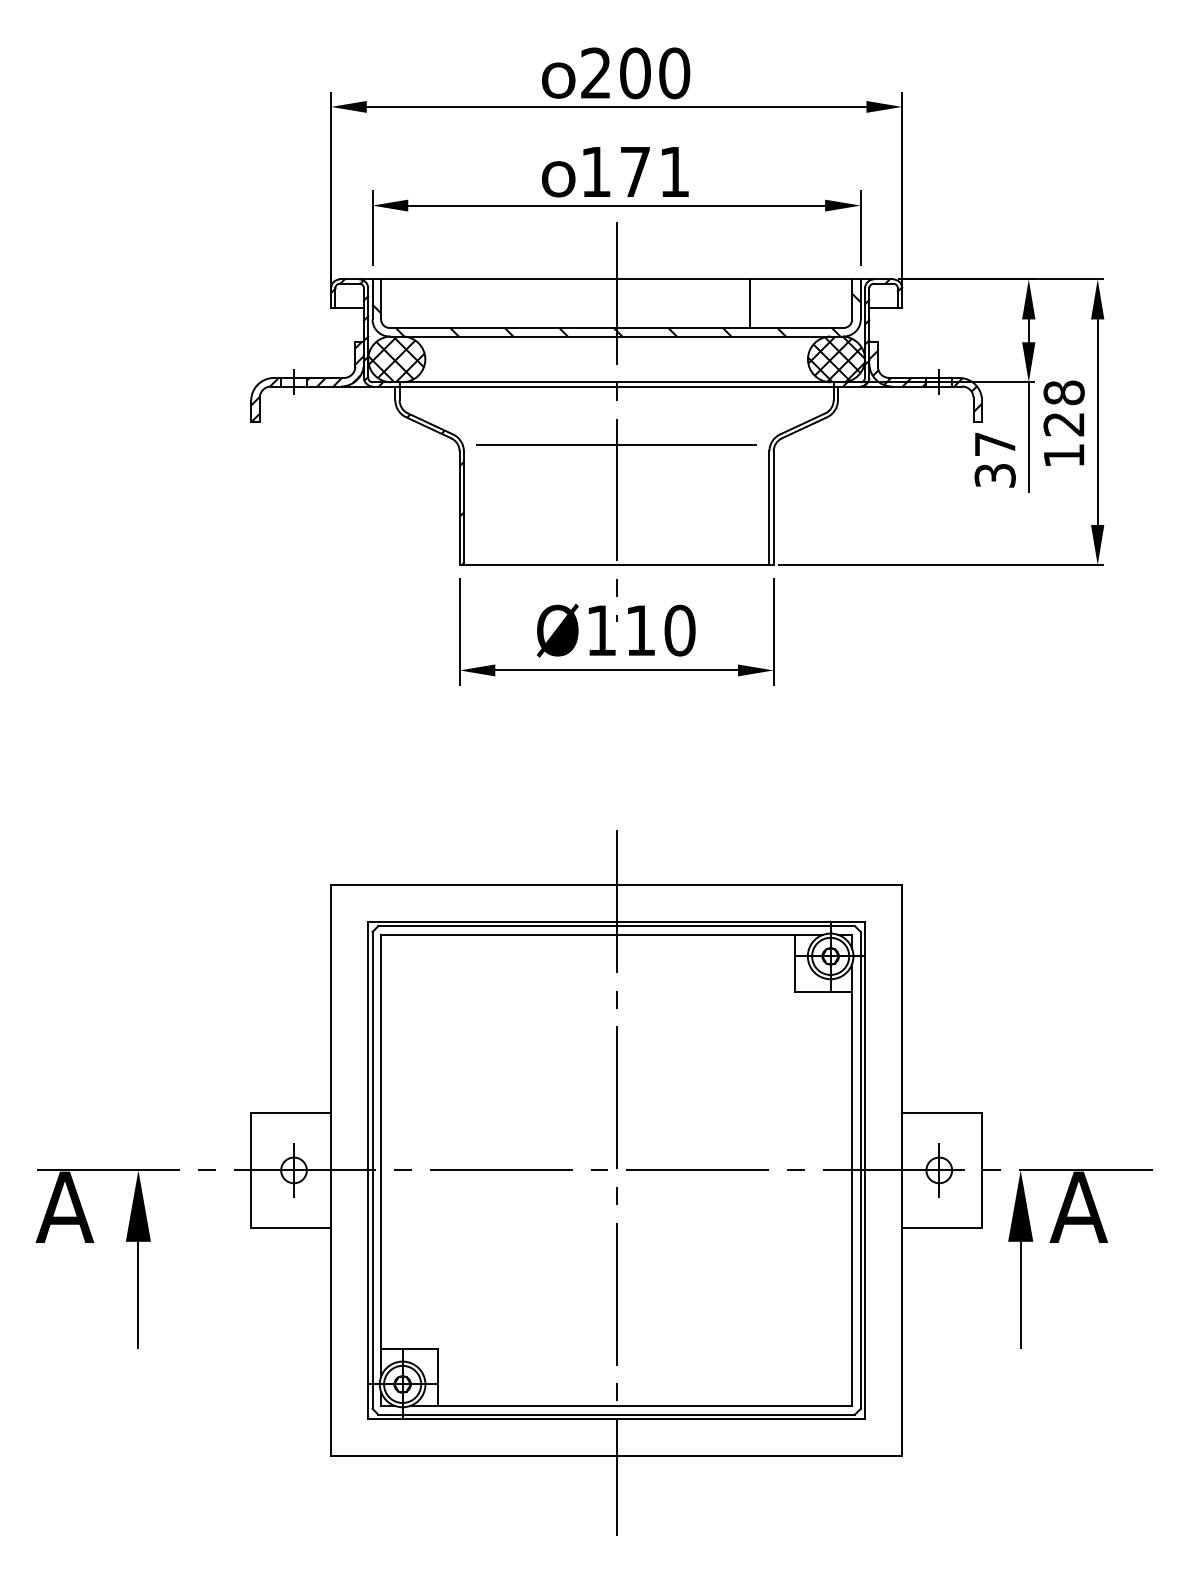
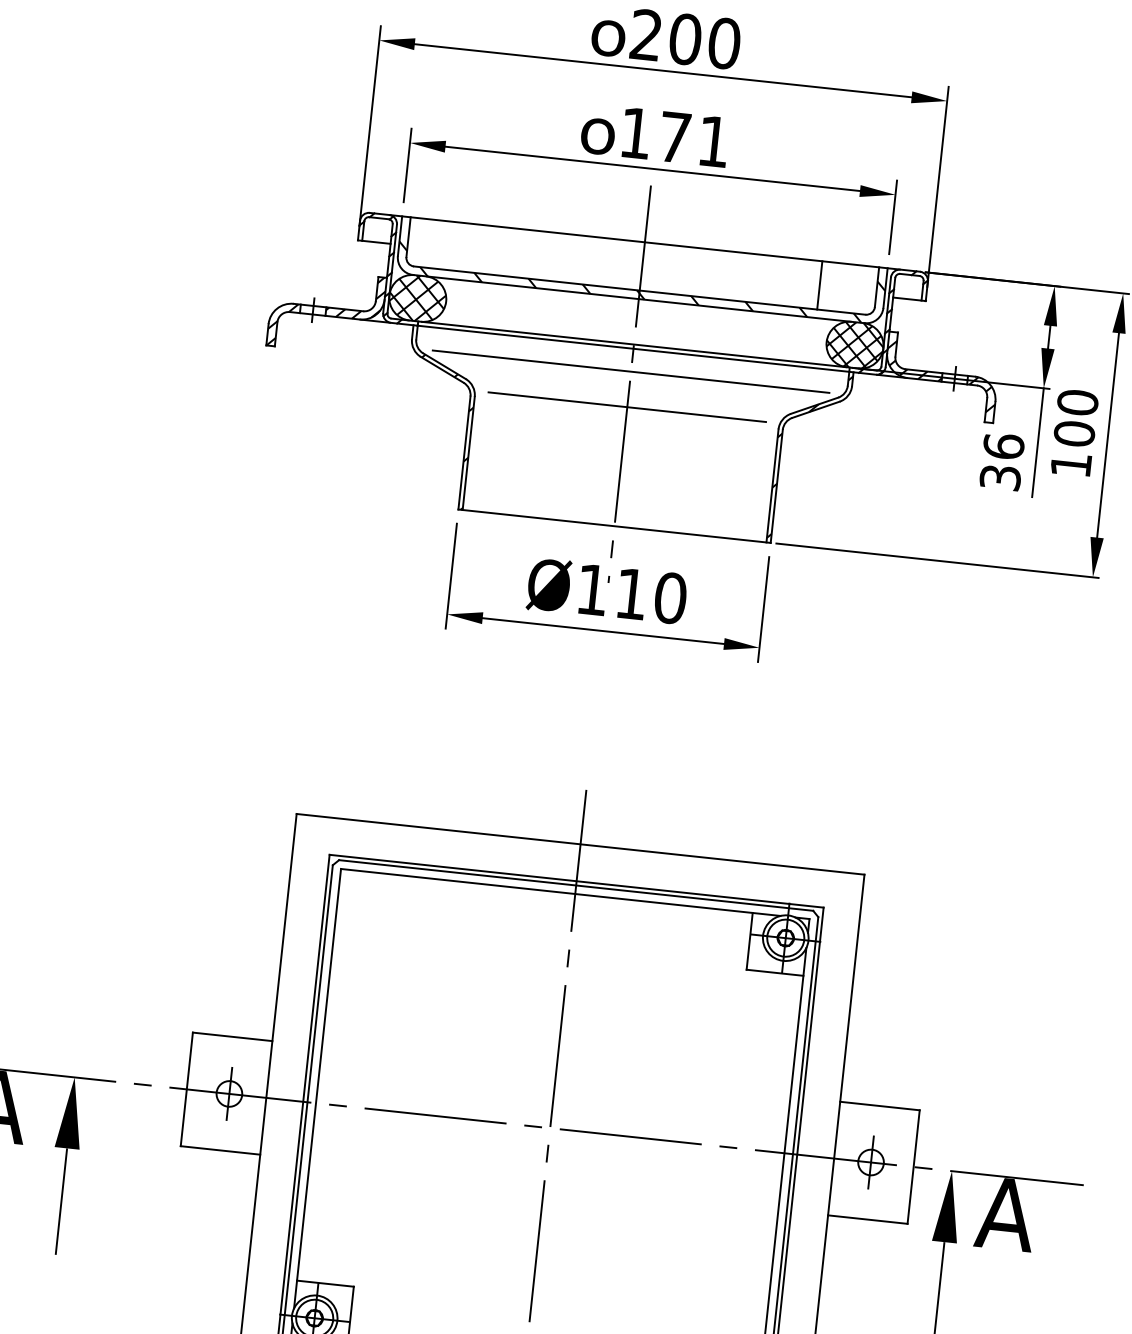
line: (750, 303) -> (820, 285), moved
text: (1063, 408) -> (1075, 418), 128 -> 100
line: (616, 409) -> (630, 371), added
text: (994, 443) -> (1003, 445), 37 -> 36
hatch: (803, 475) -> (809, 457), added

